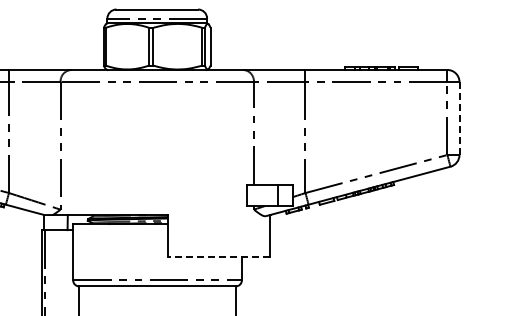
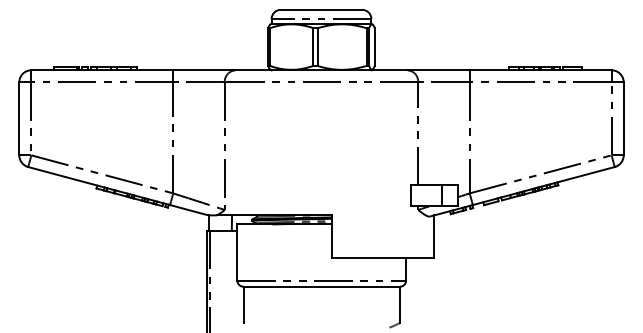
line: (459, 119) -> (623, 119), dashed -> solid
line: (219, 257) -> (383, 257), dashed -> solid

